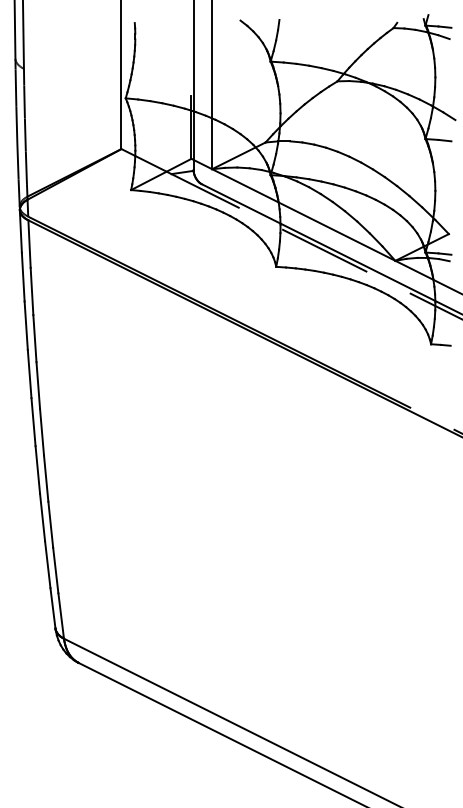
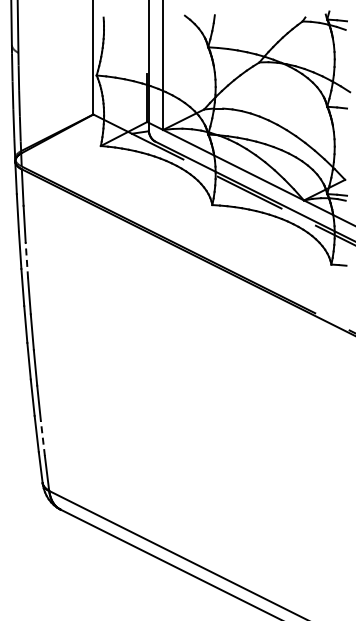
line: (34, 337) -> (26, 259), solid -> dashed
line: (55, 570) -> (42, 438), solid -> dashed

